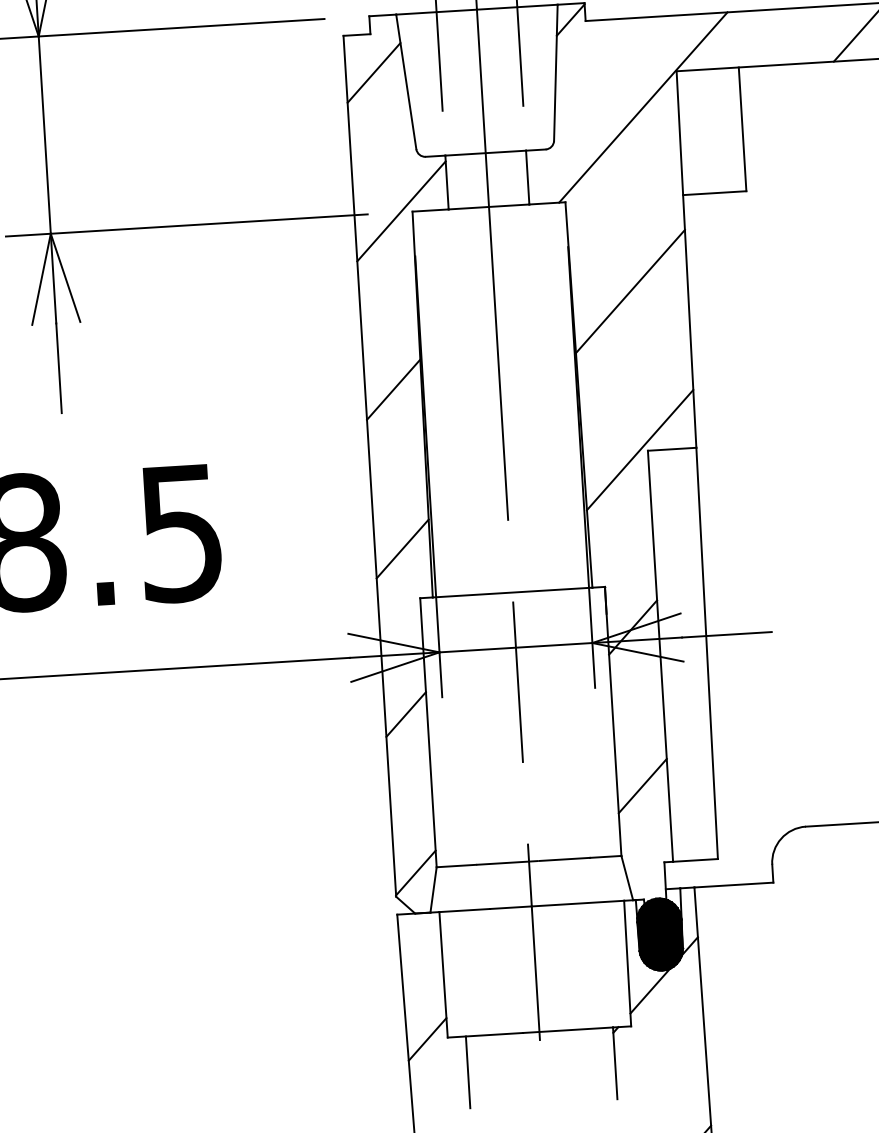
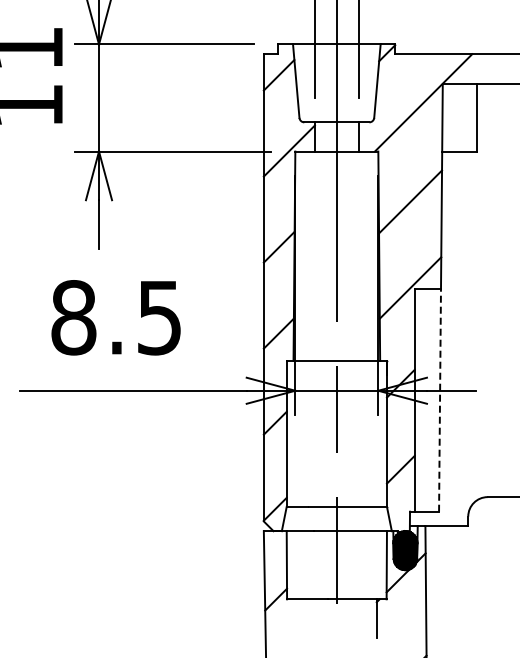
line: (708, 653) -> (440, 400), solid -> dashed
line: (467, 1071) -> (296, 618), removed

